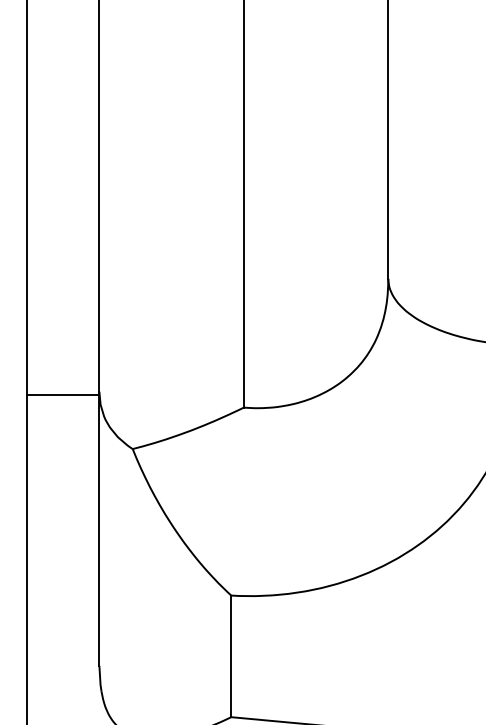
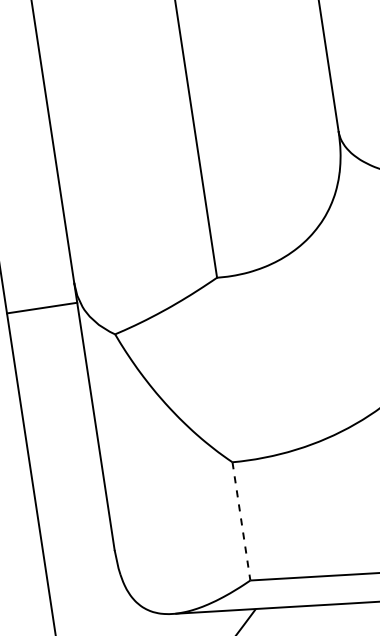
line: (63, 394) -> (42, 308), moved
line: (231, 656) -> (241, 521), solid -> dashed

